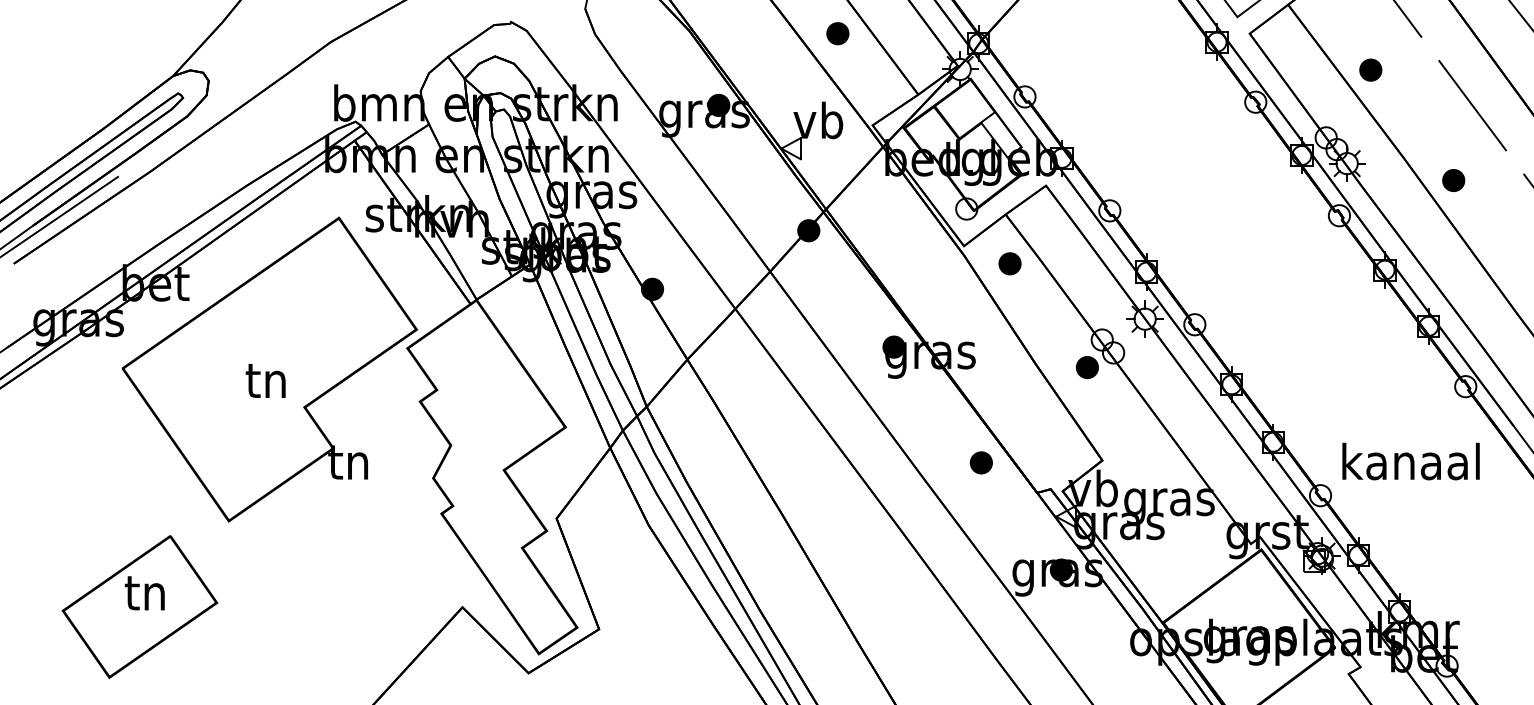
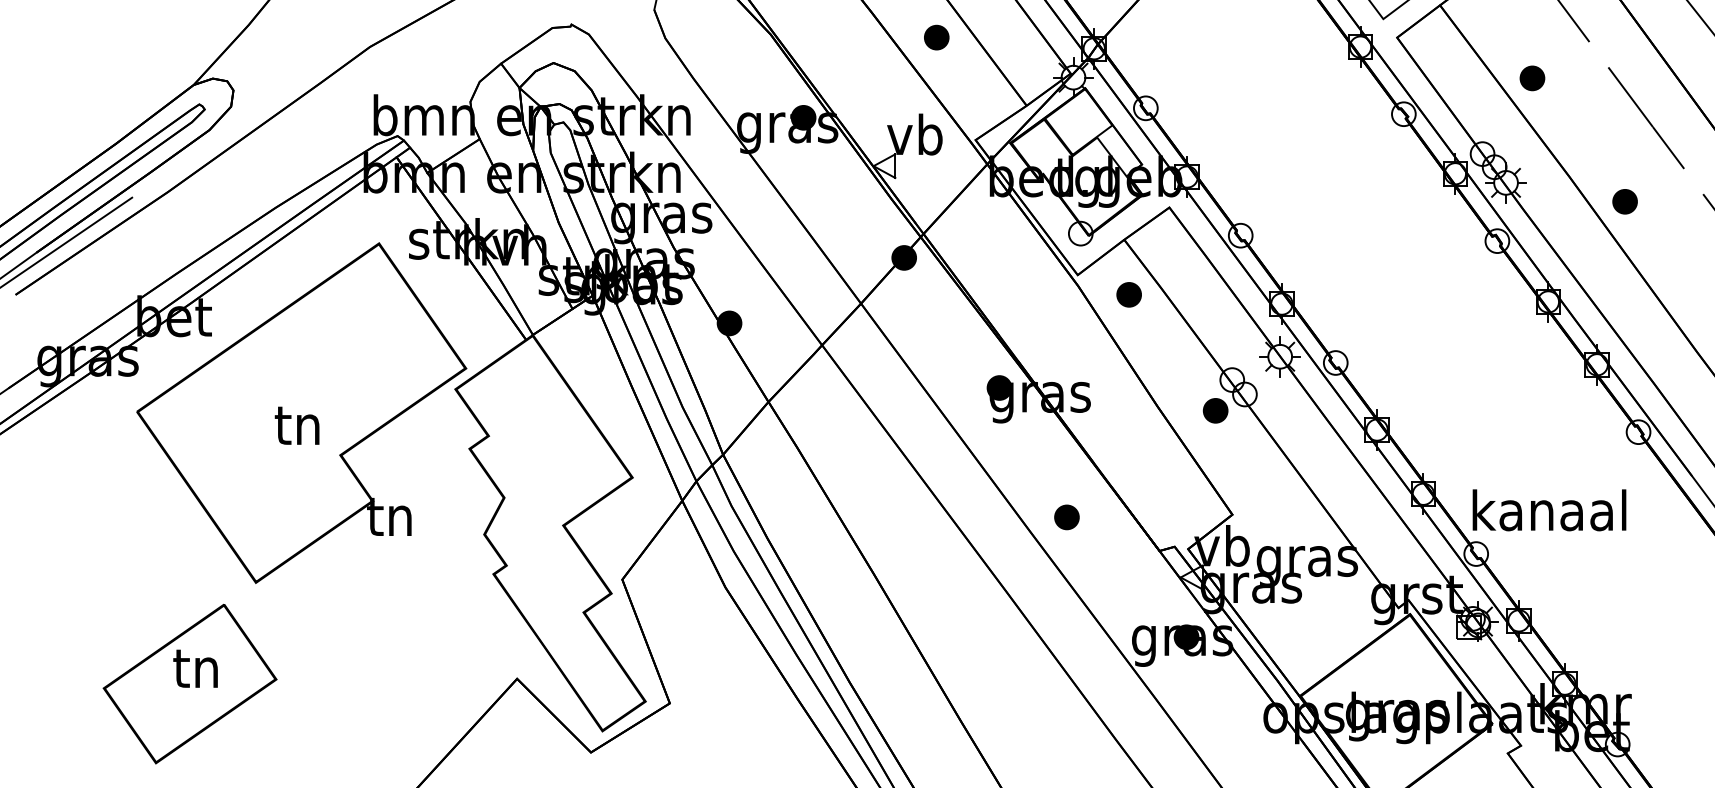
text: (1410, 461) -> (1548, 510), moved
part: (980, 462) -> (1065, 516), moved
part: (139, 606) -> (189, 683), moved

